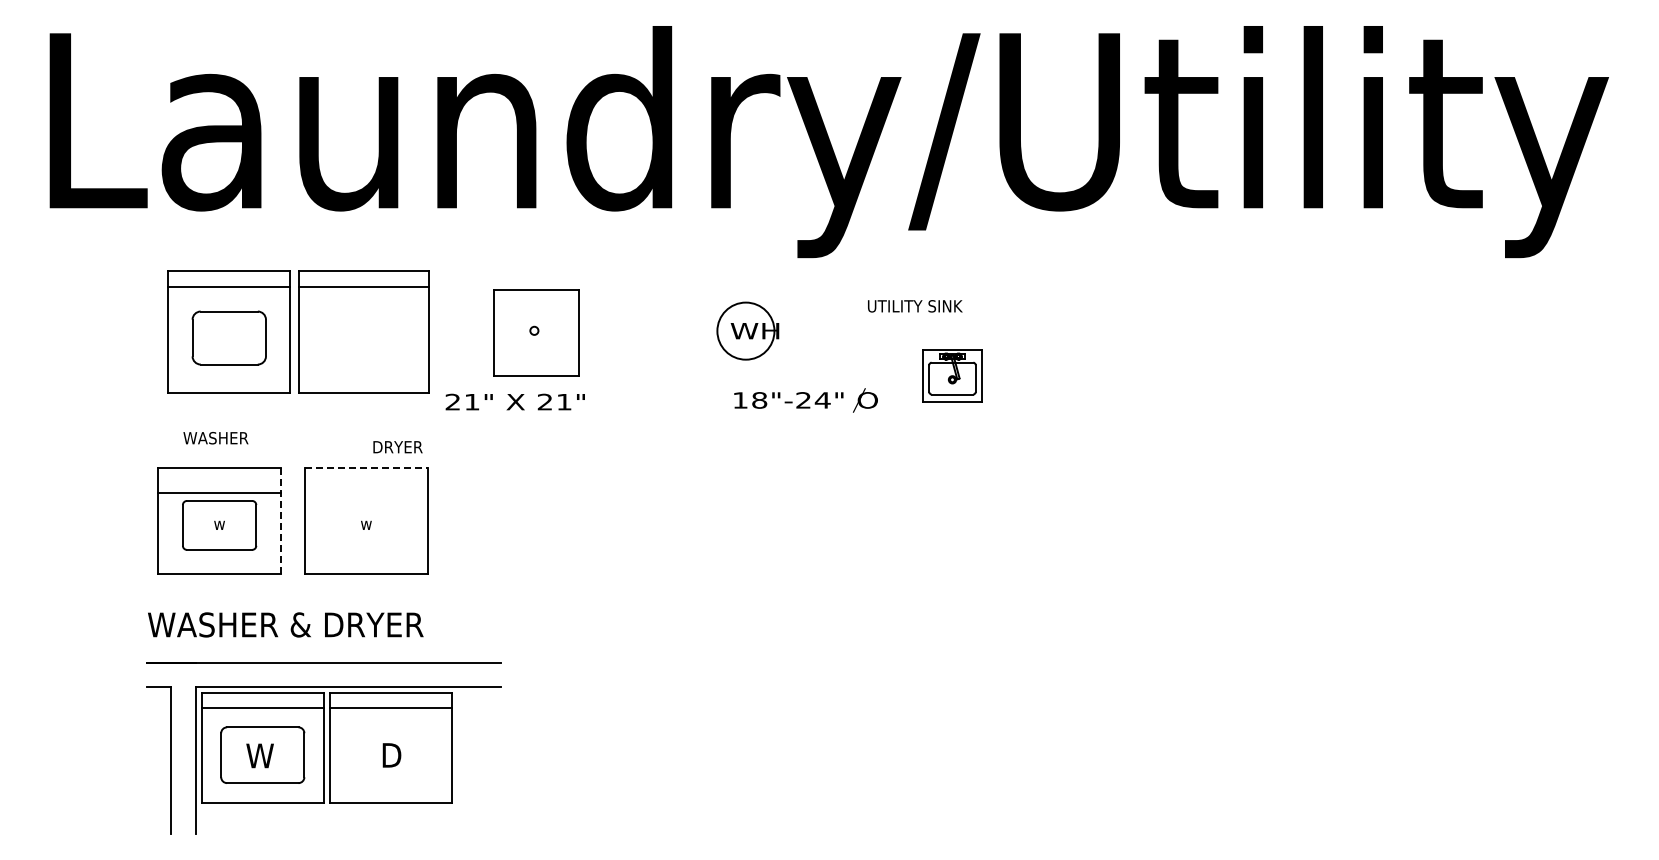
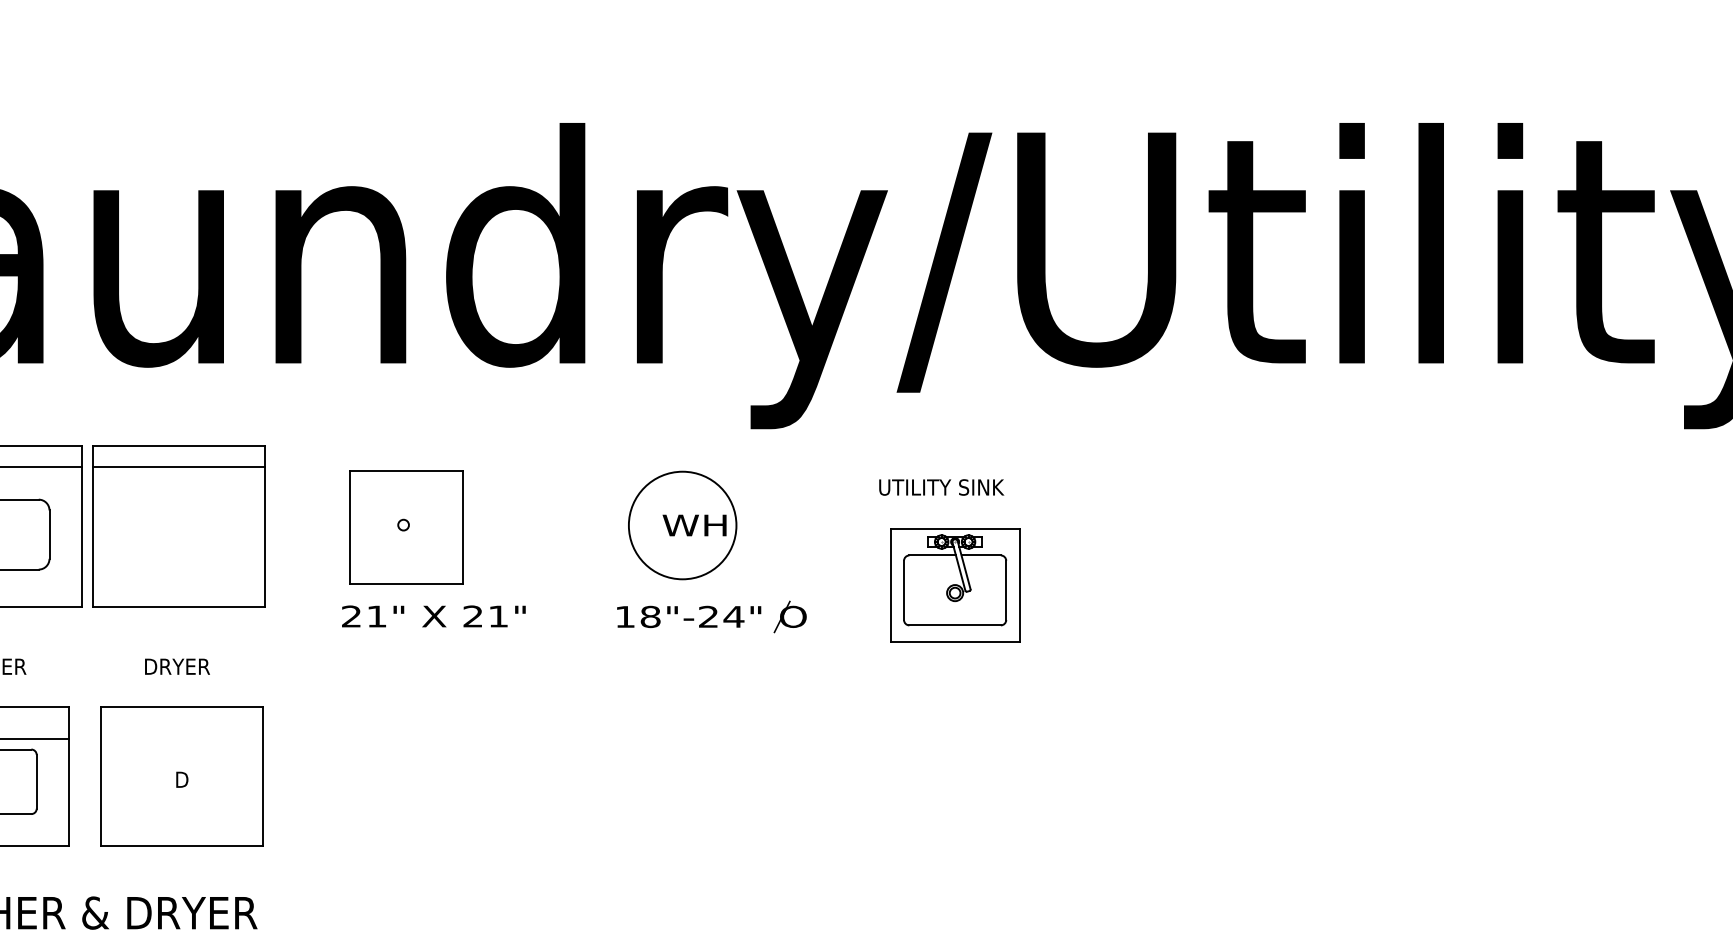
text: (915, 306) -> (941, 487), moved
circle: (745, 330) -> (682, 524), size x1.43
part: (952, 375) -> (955, 584), size x1.67
text: (805, 400) -> (711, 617), moved
text: (514, 401) -> (432, 615), moved
text: (397, 447) -> (176, 667), moved
line: (366, 468) -> (182, 706), dashed -> solid
line: (280, 520) -> (68, 775), dashed -> solid
text: (366, 523) -> (182, 779), w -> D

